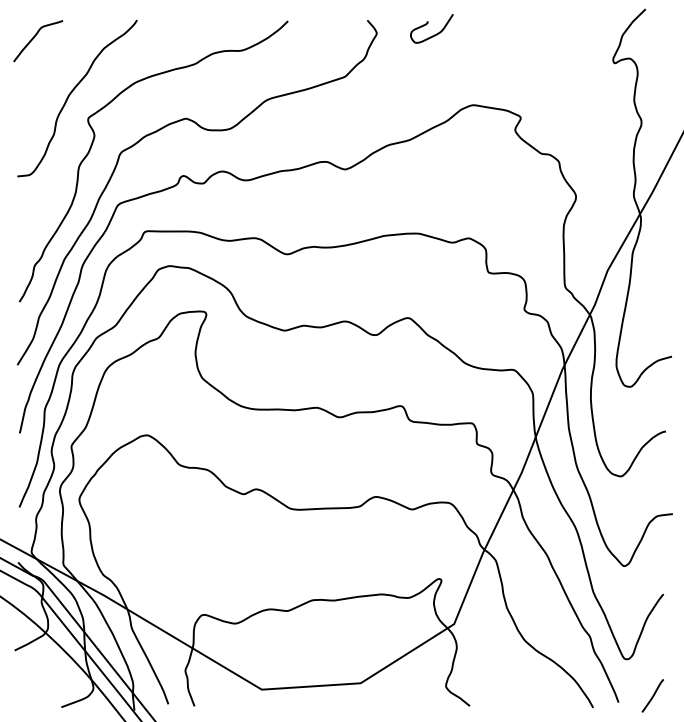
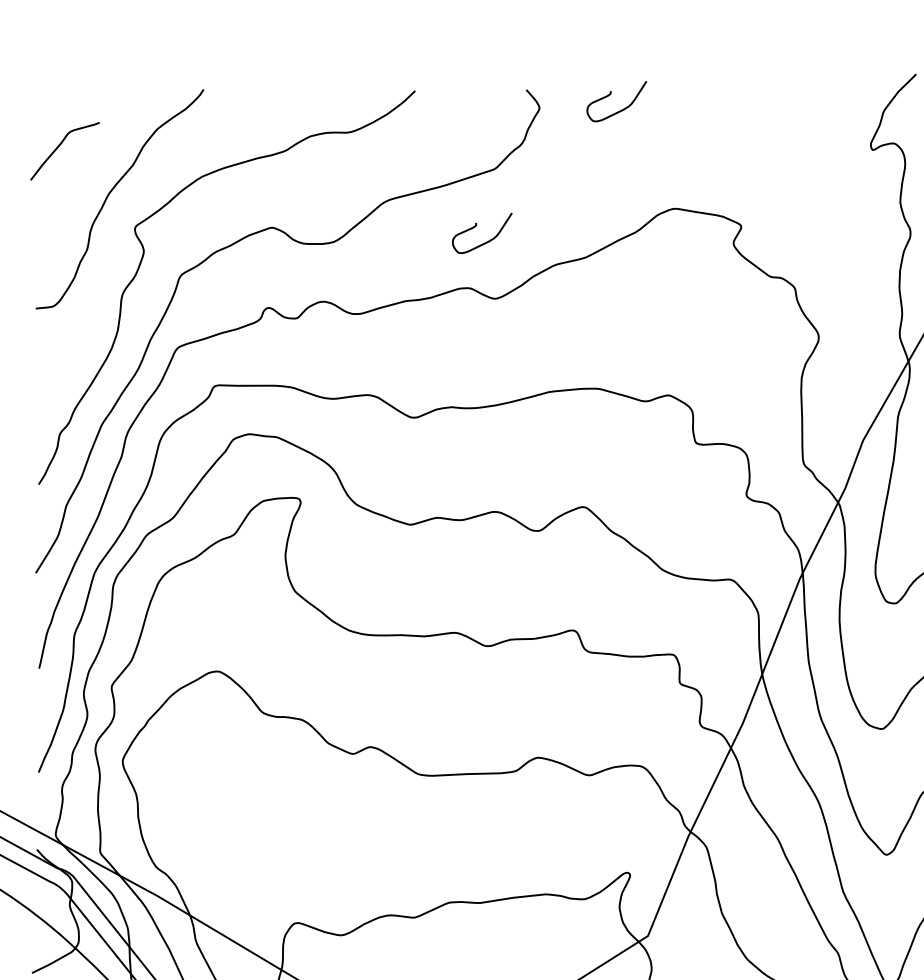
curve: (35, 37) -> (61, 146), moved
curve: (331, 118) -> (476, 227), added

